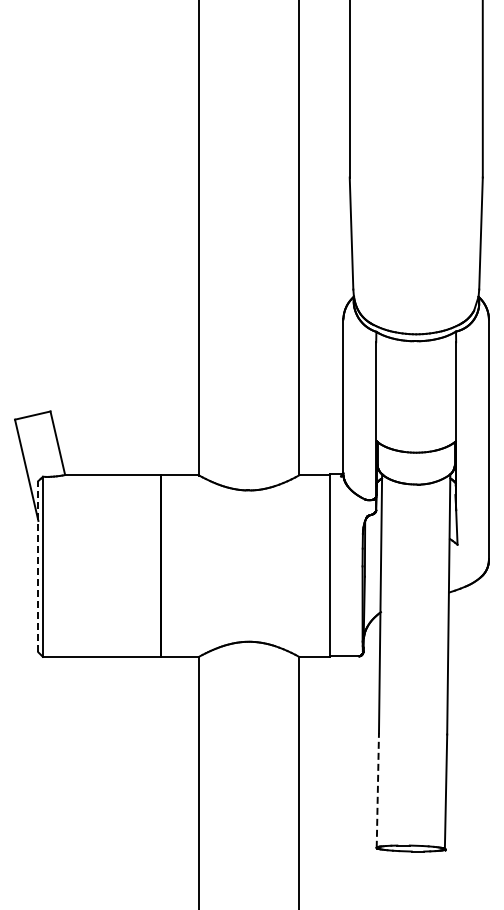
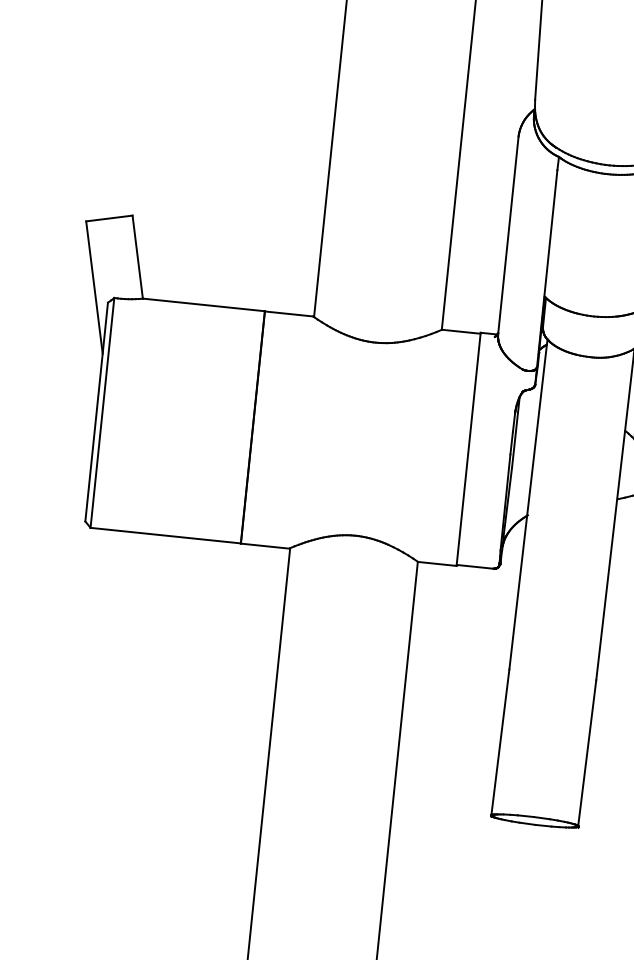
line: (38, 566) -> (96, 411), dashed -> solid
line: (377, 790) -> (499, 742), dashed -> solid

